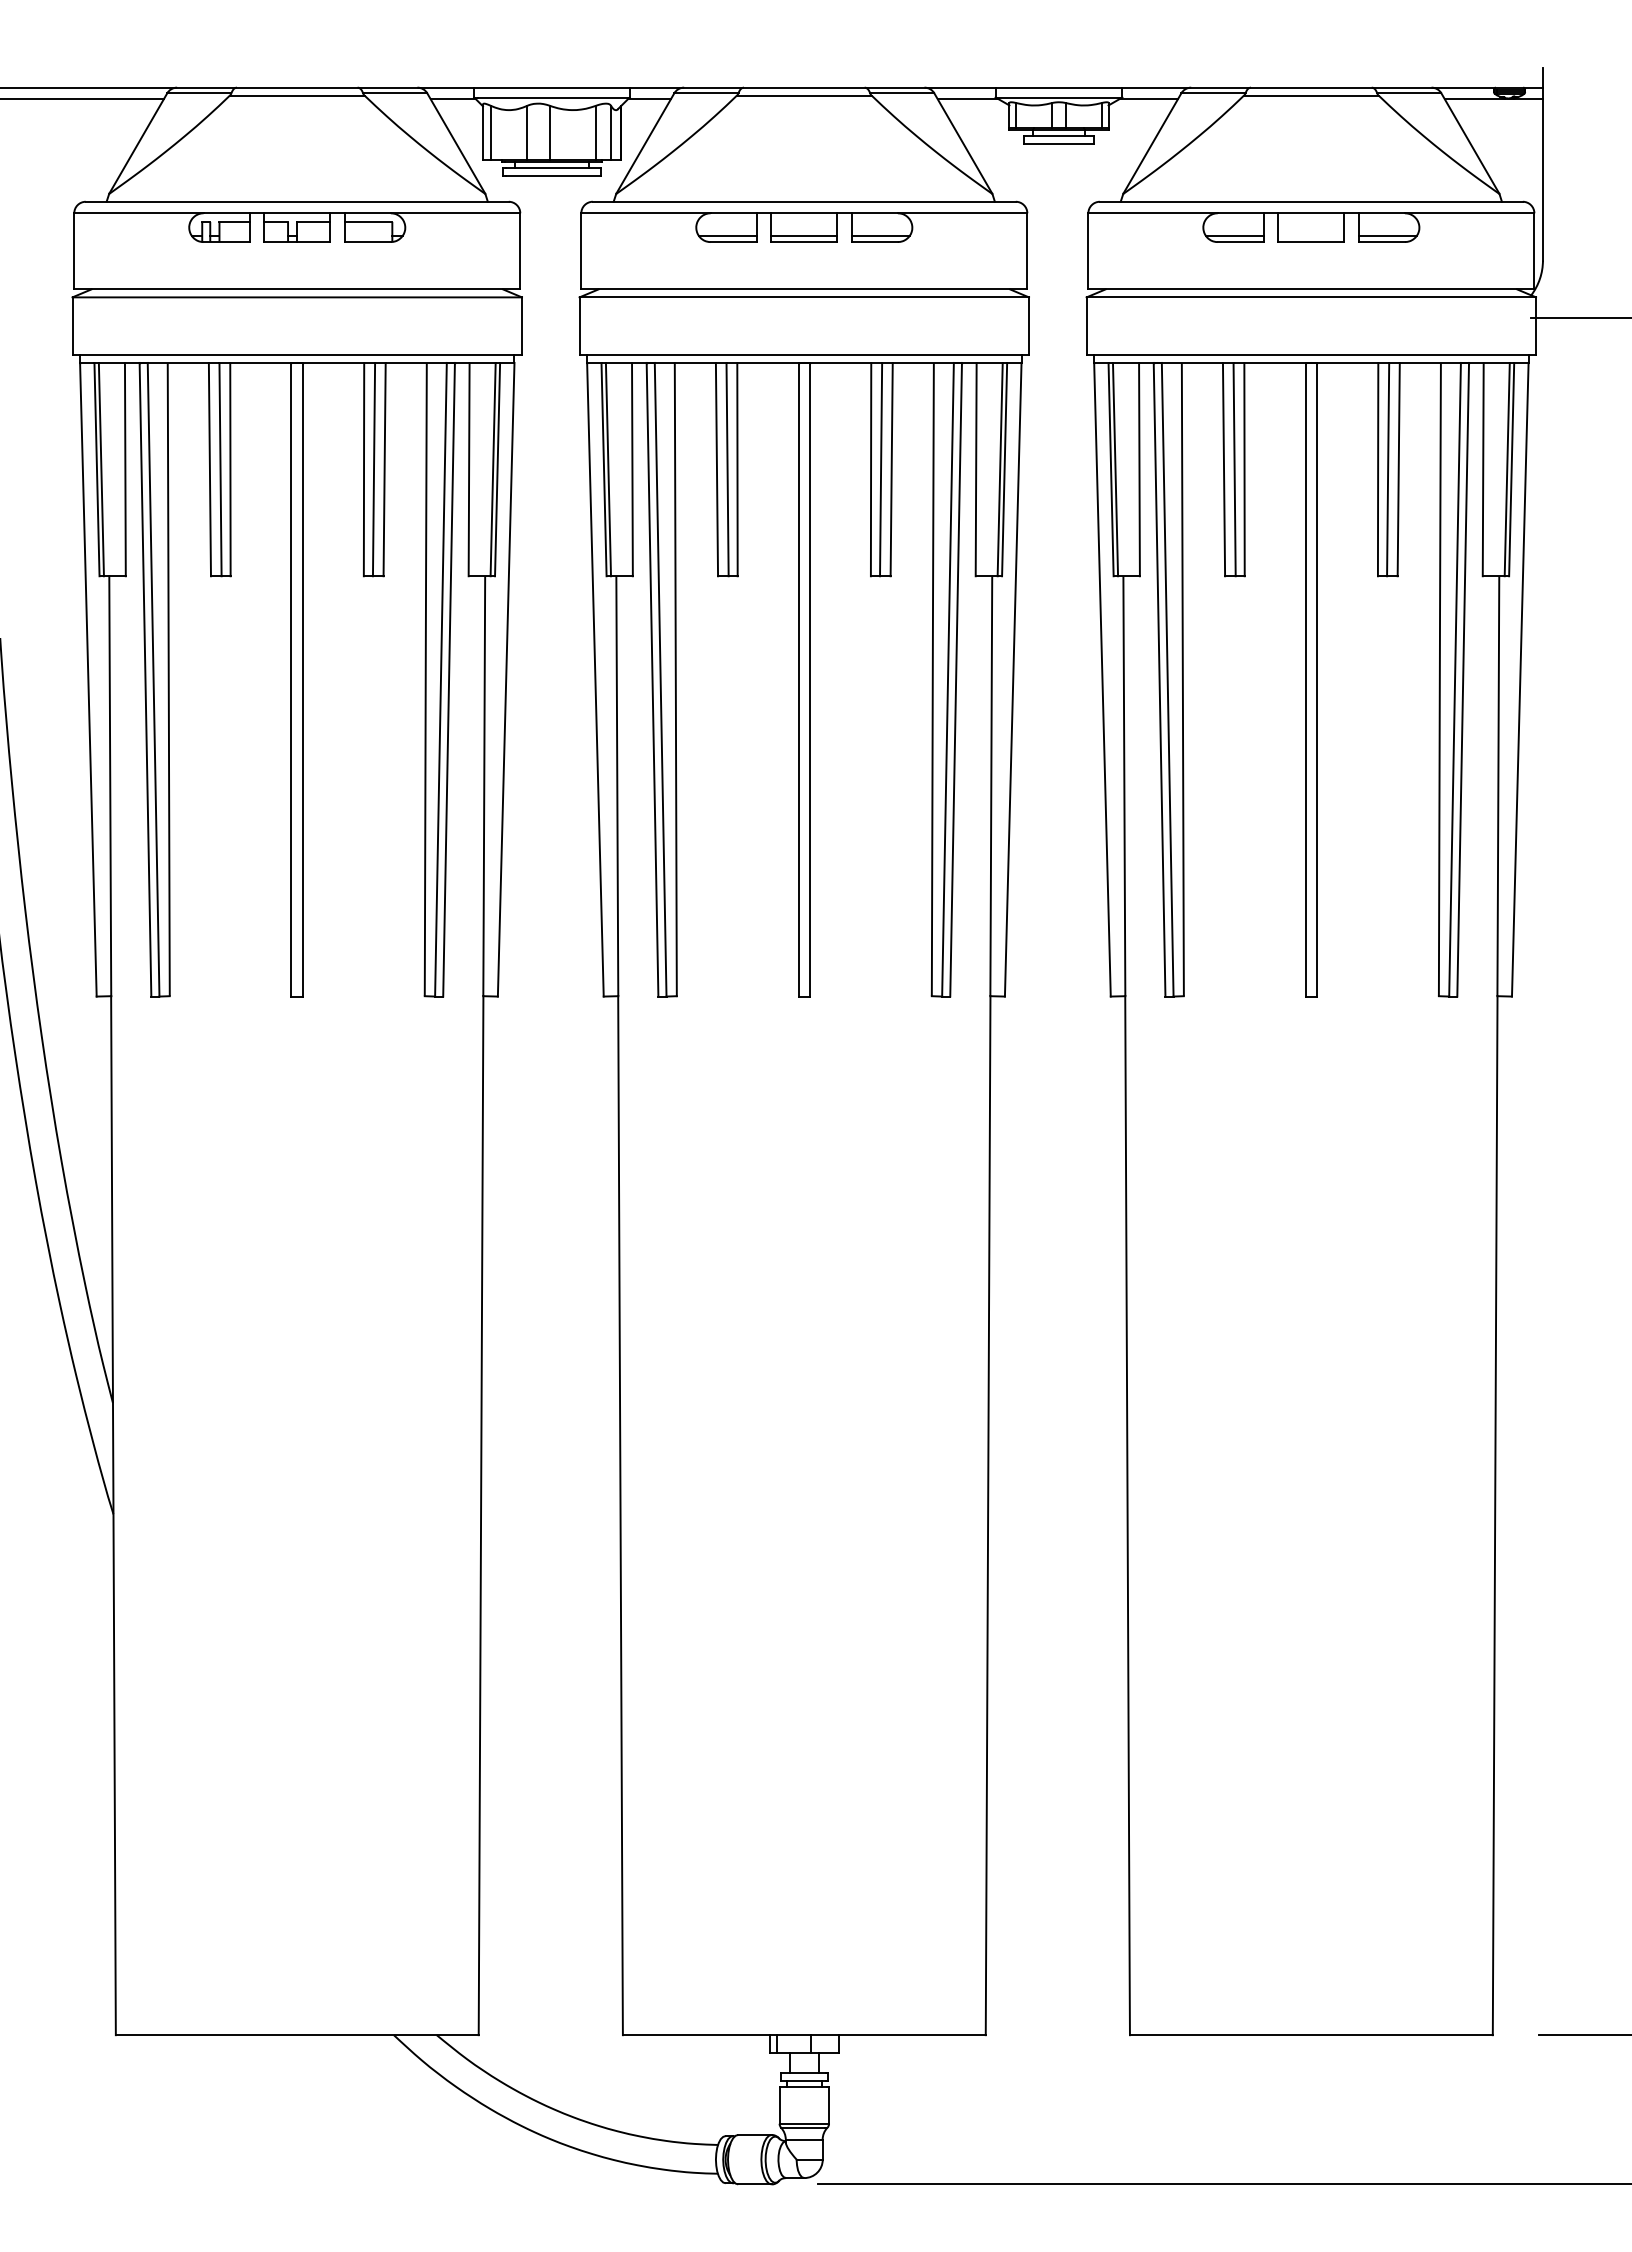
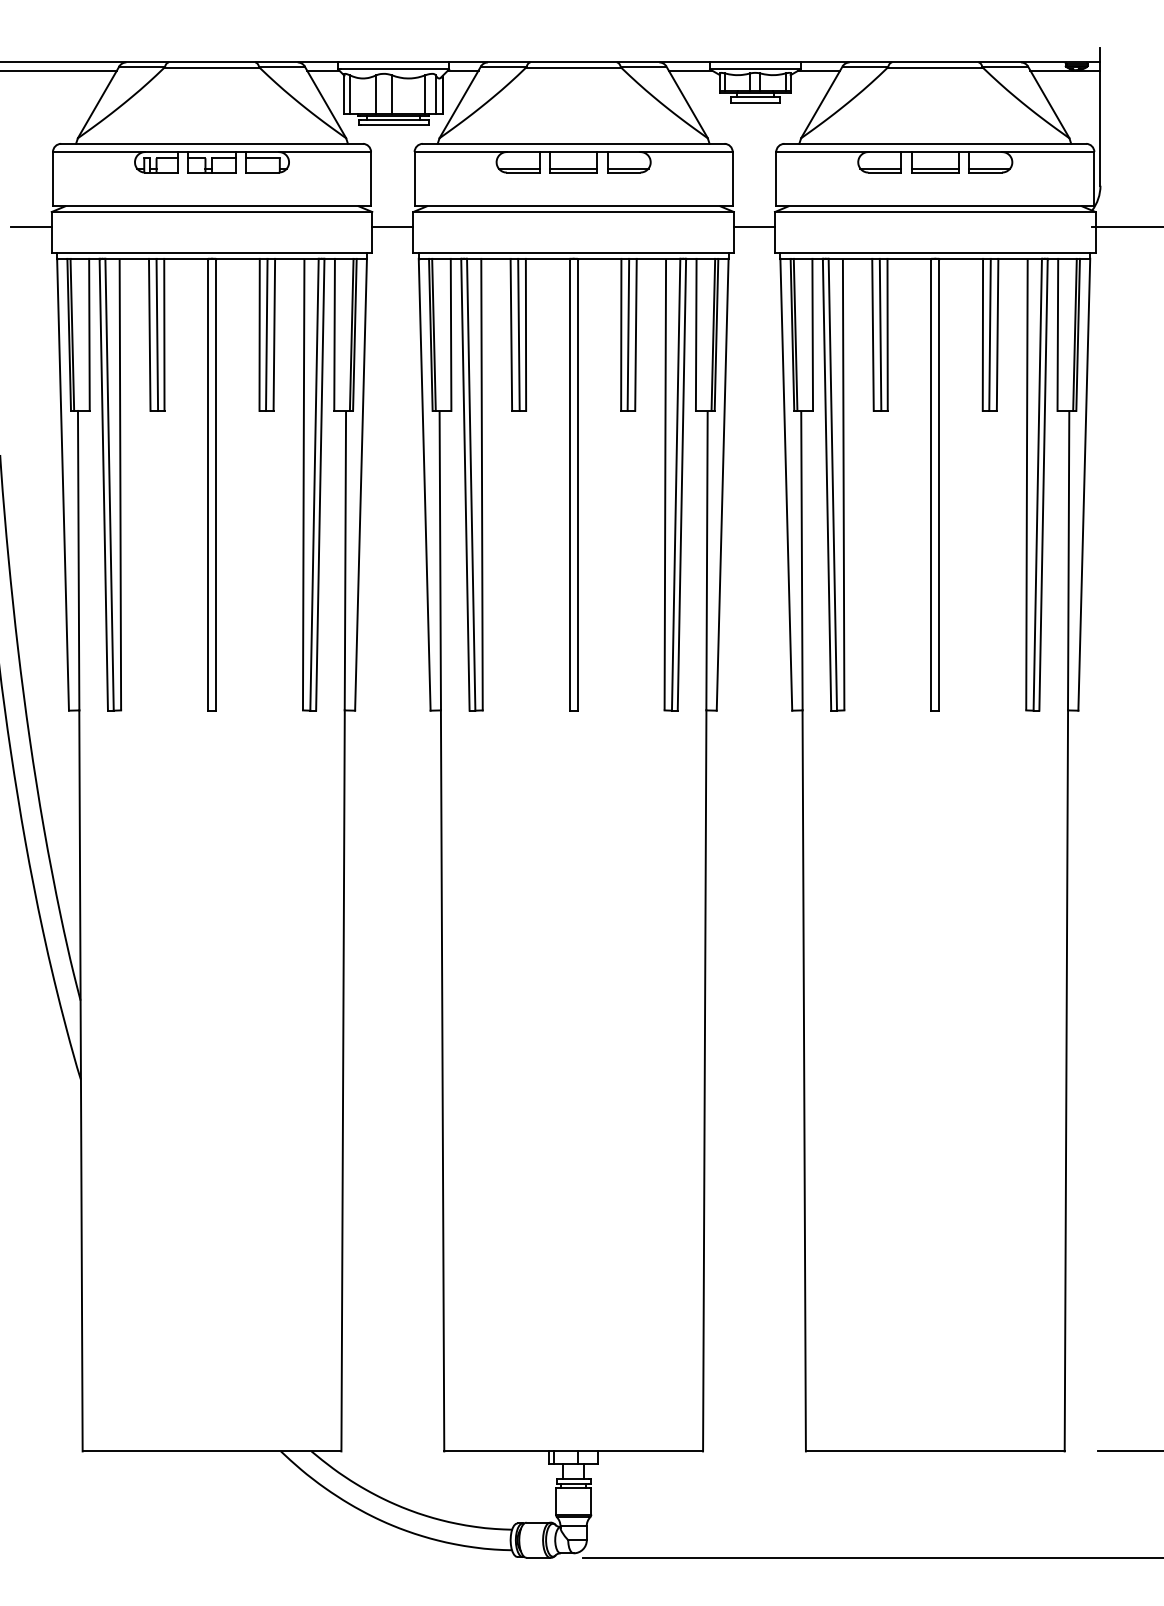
line: (1311, 236) -> (935, 168), added
line: (43, 318) -> (31, 227), added
line: (550, 318) -> (392, 227), added
line: (1057, 318) -> (754, 227), added

